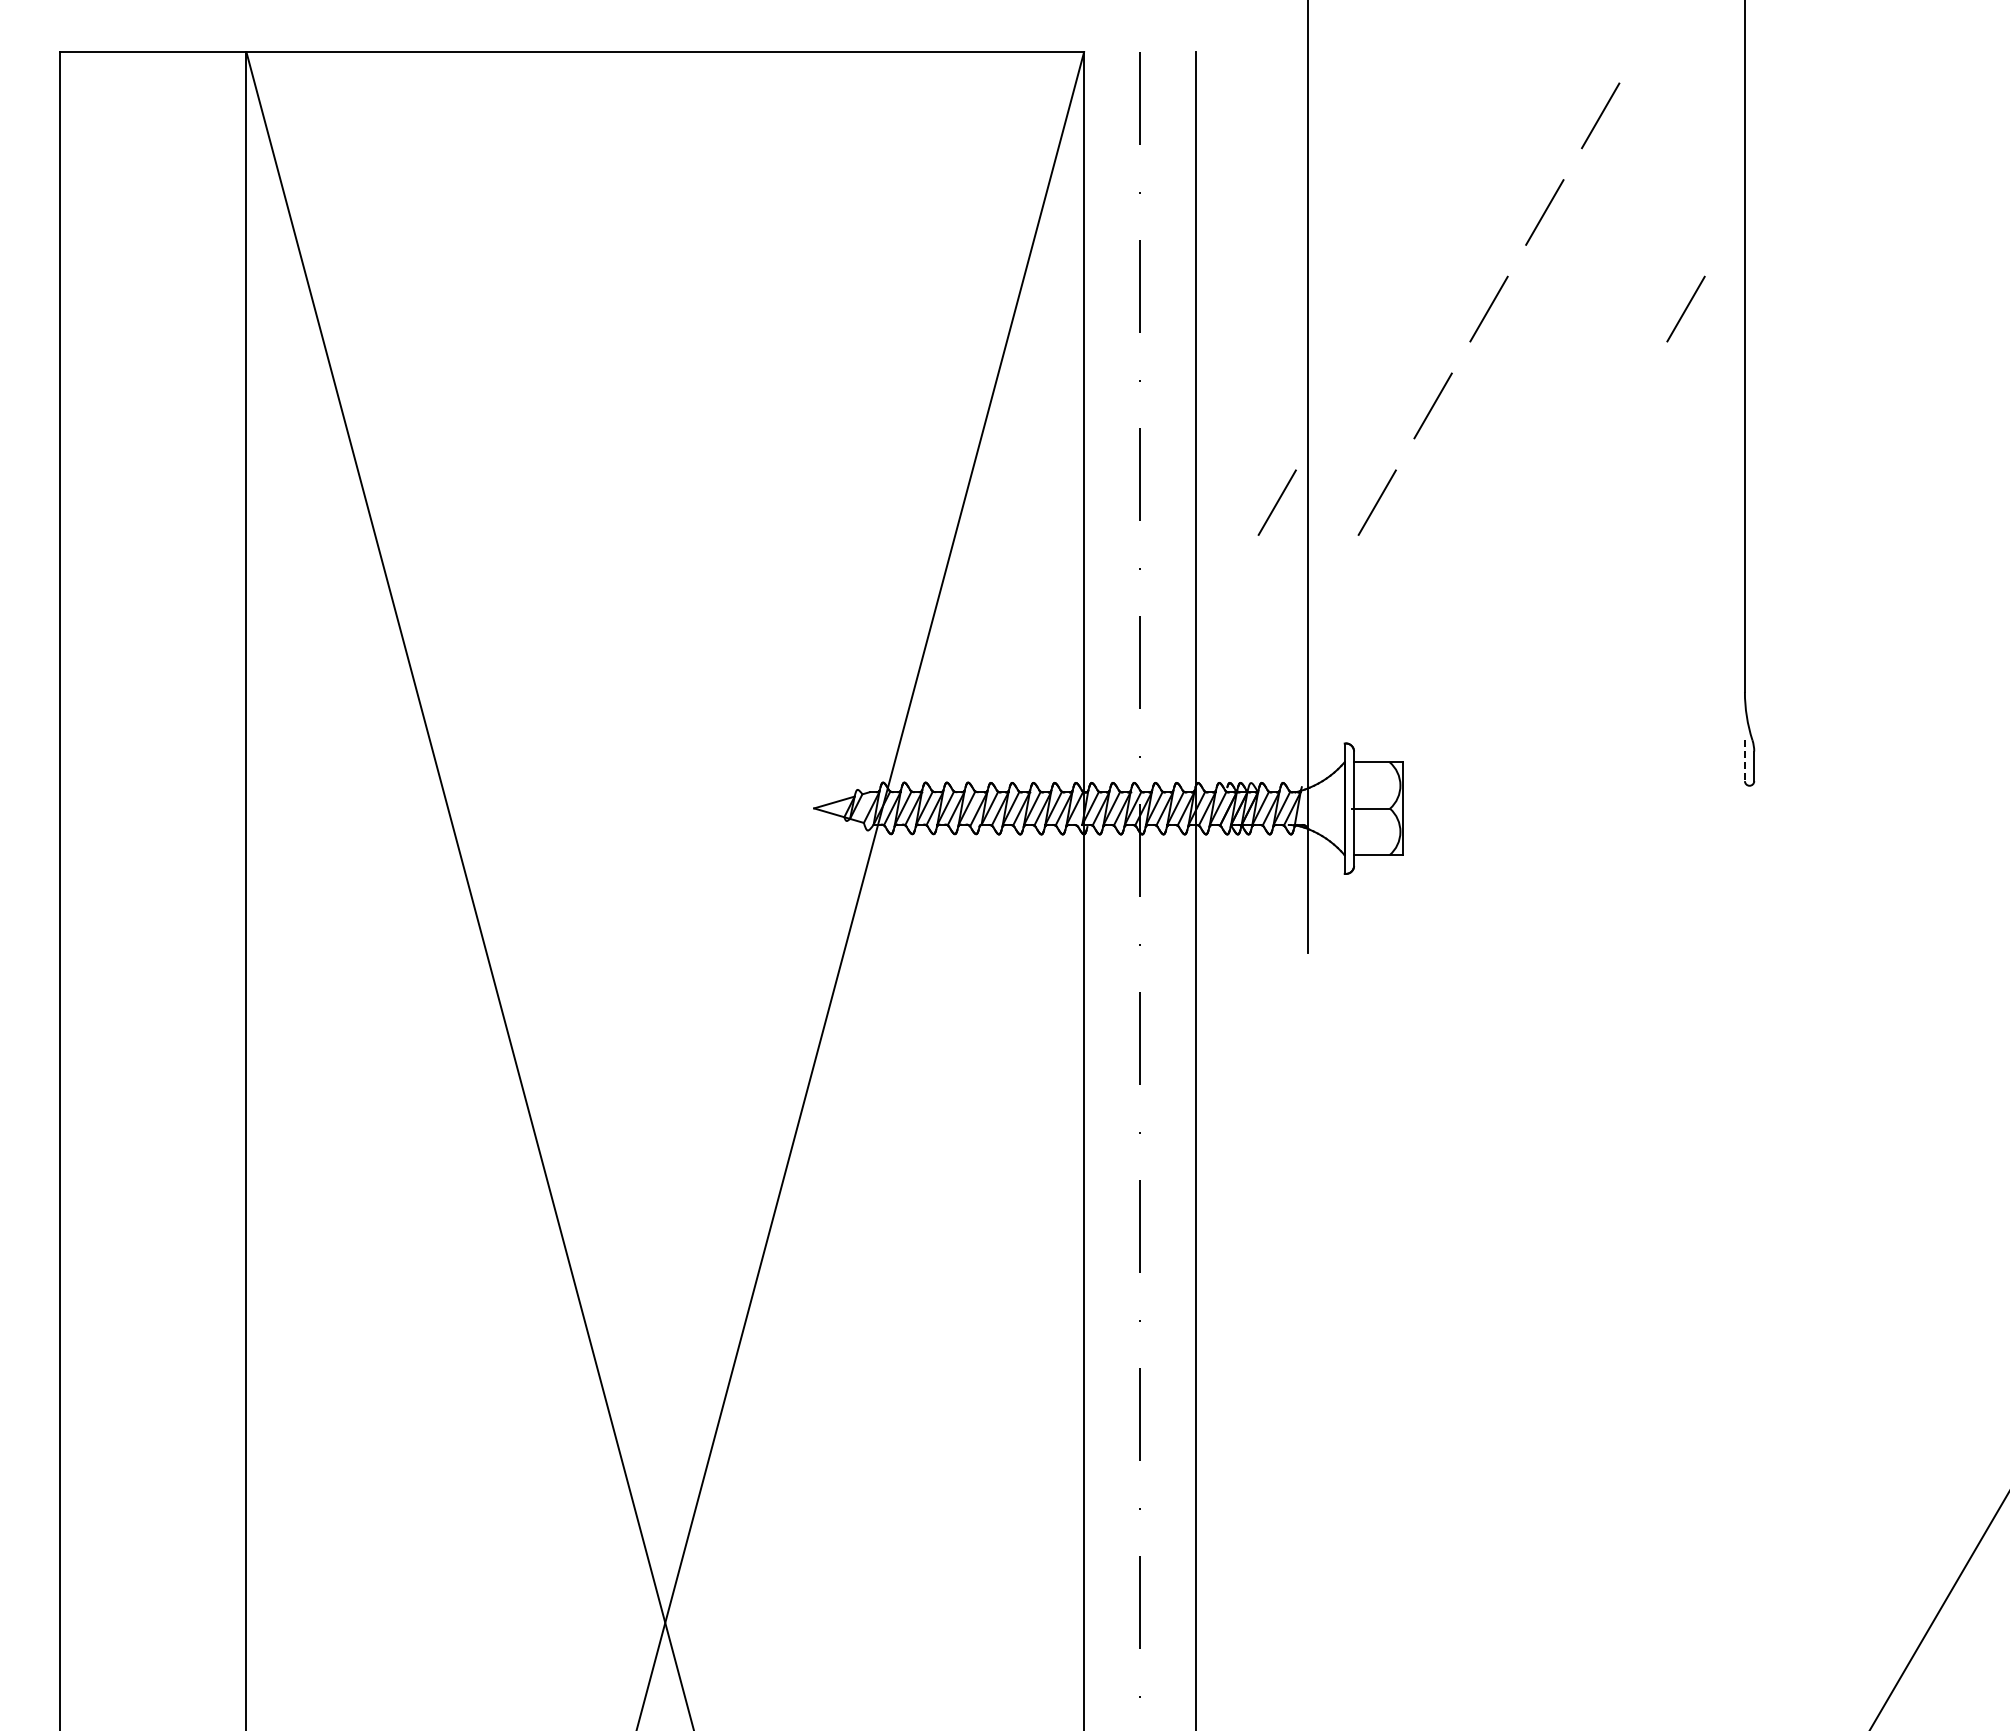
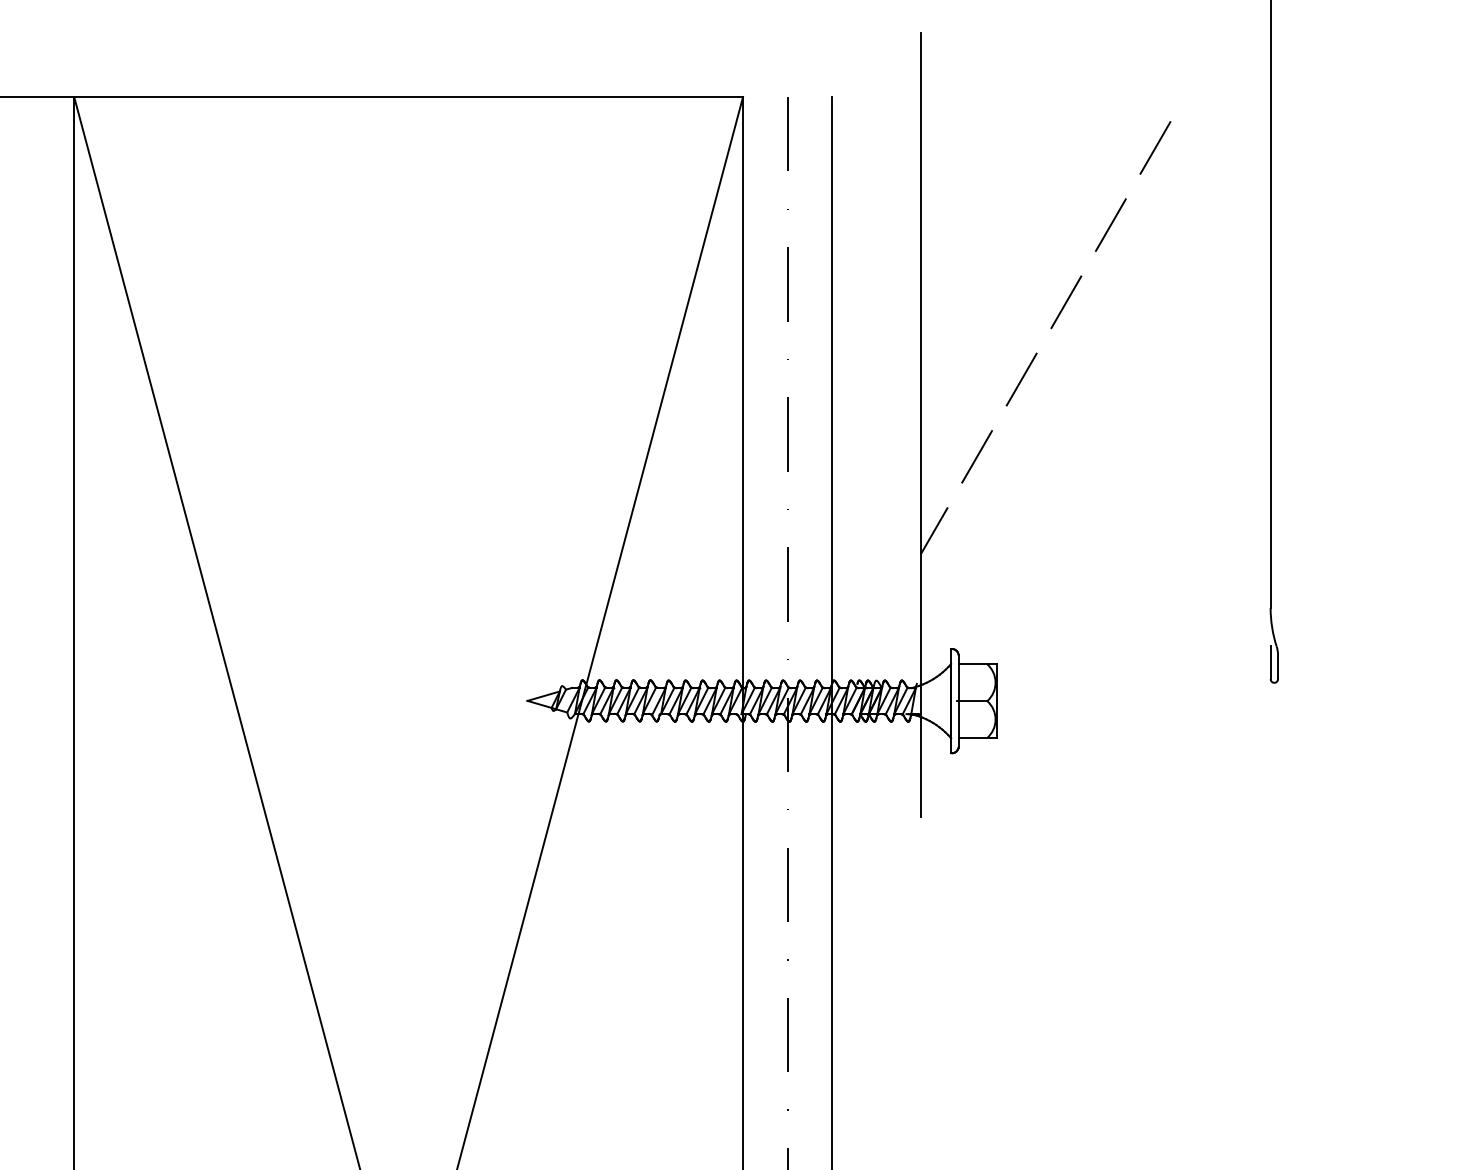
line: (1685, 308) -> (1223, 301), removed
line: (1276, 502) -> (896, 456), removed
line: (1323, 595) -> (934, 530), added
line: (1744, 761) -> (1270, 663), dashed -> solid

